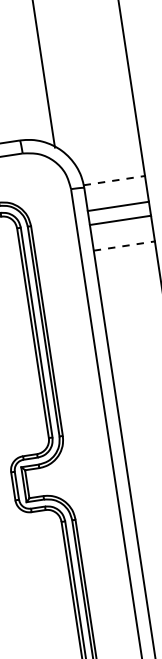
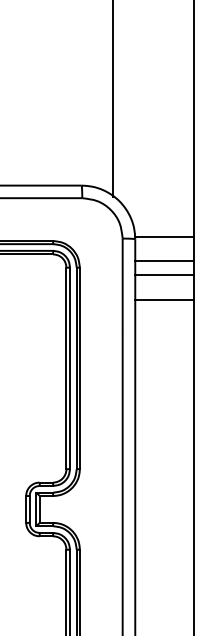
line: (115, 180) -> (165, 236), dashed -> solid
line: (125, 245) -> (165, 299), dashed -> solid

